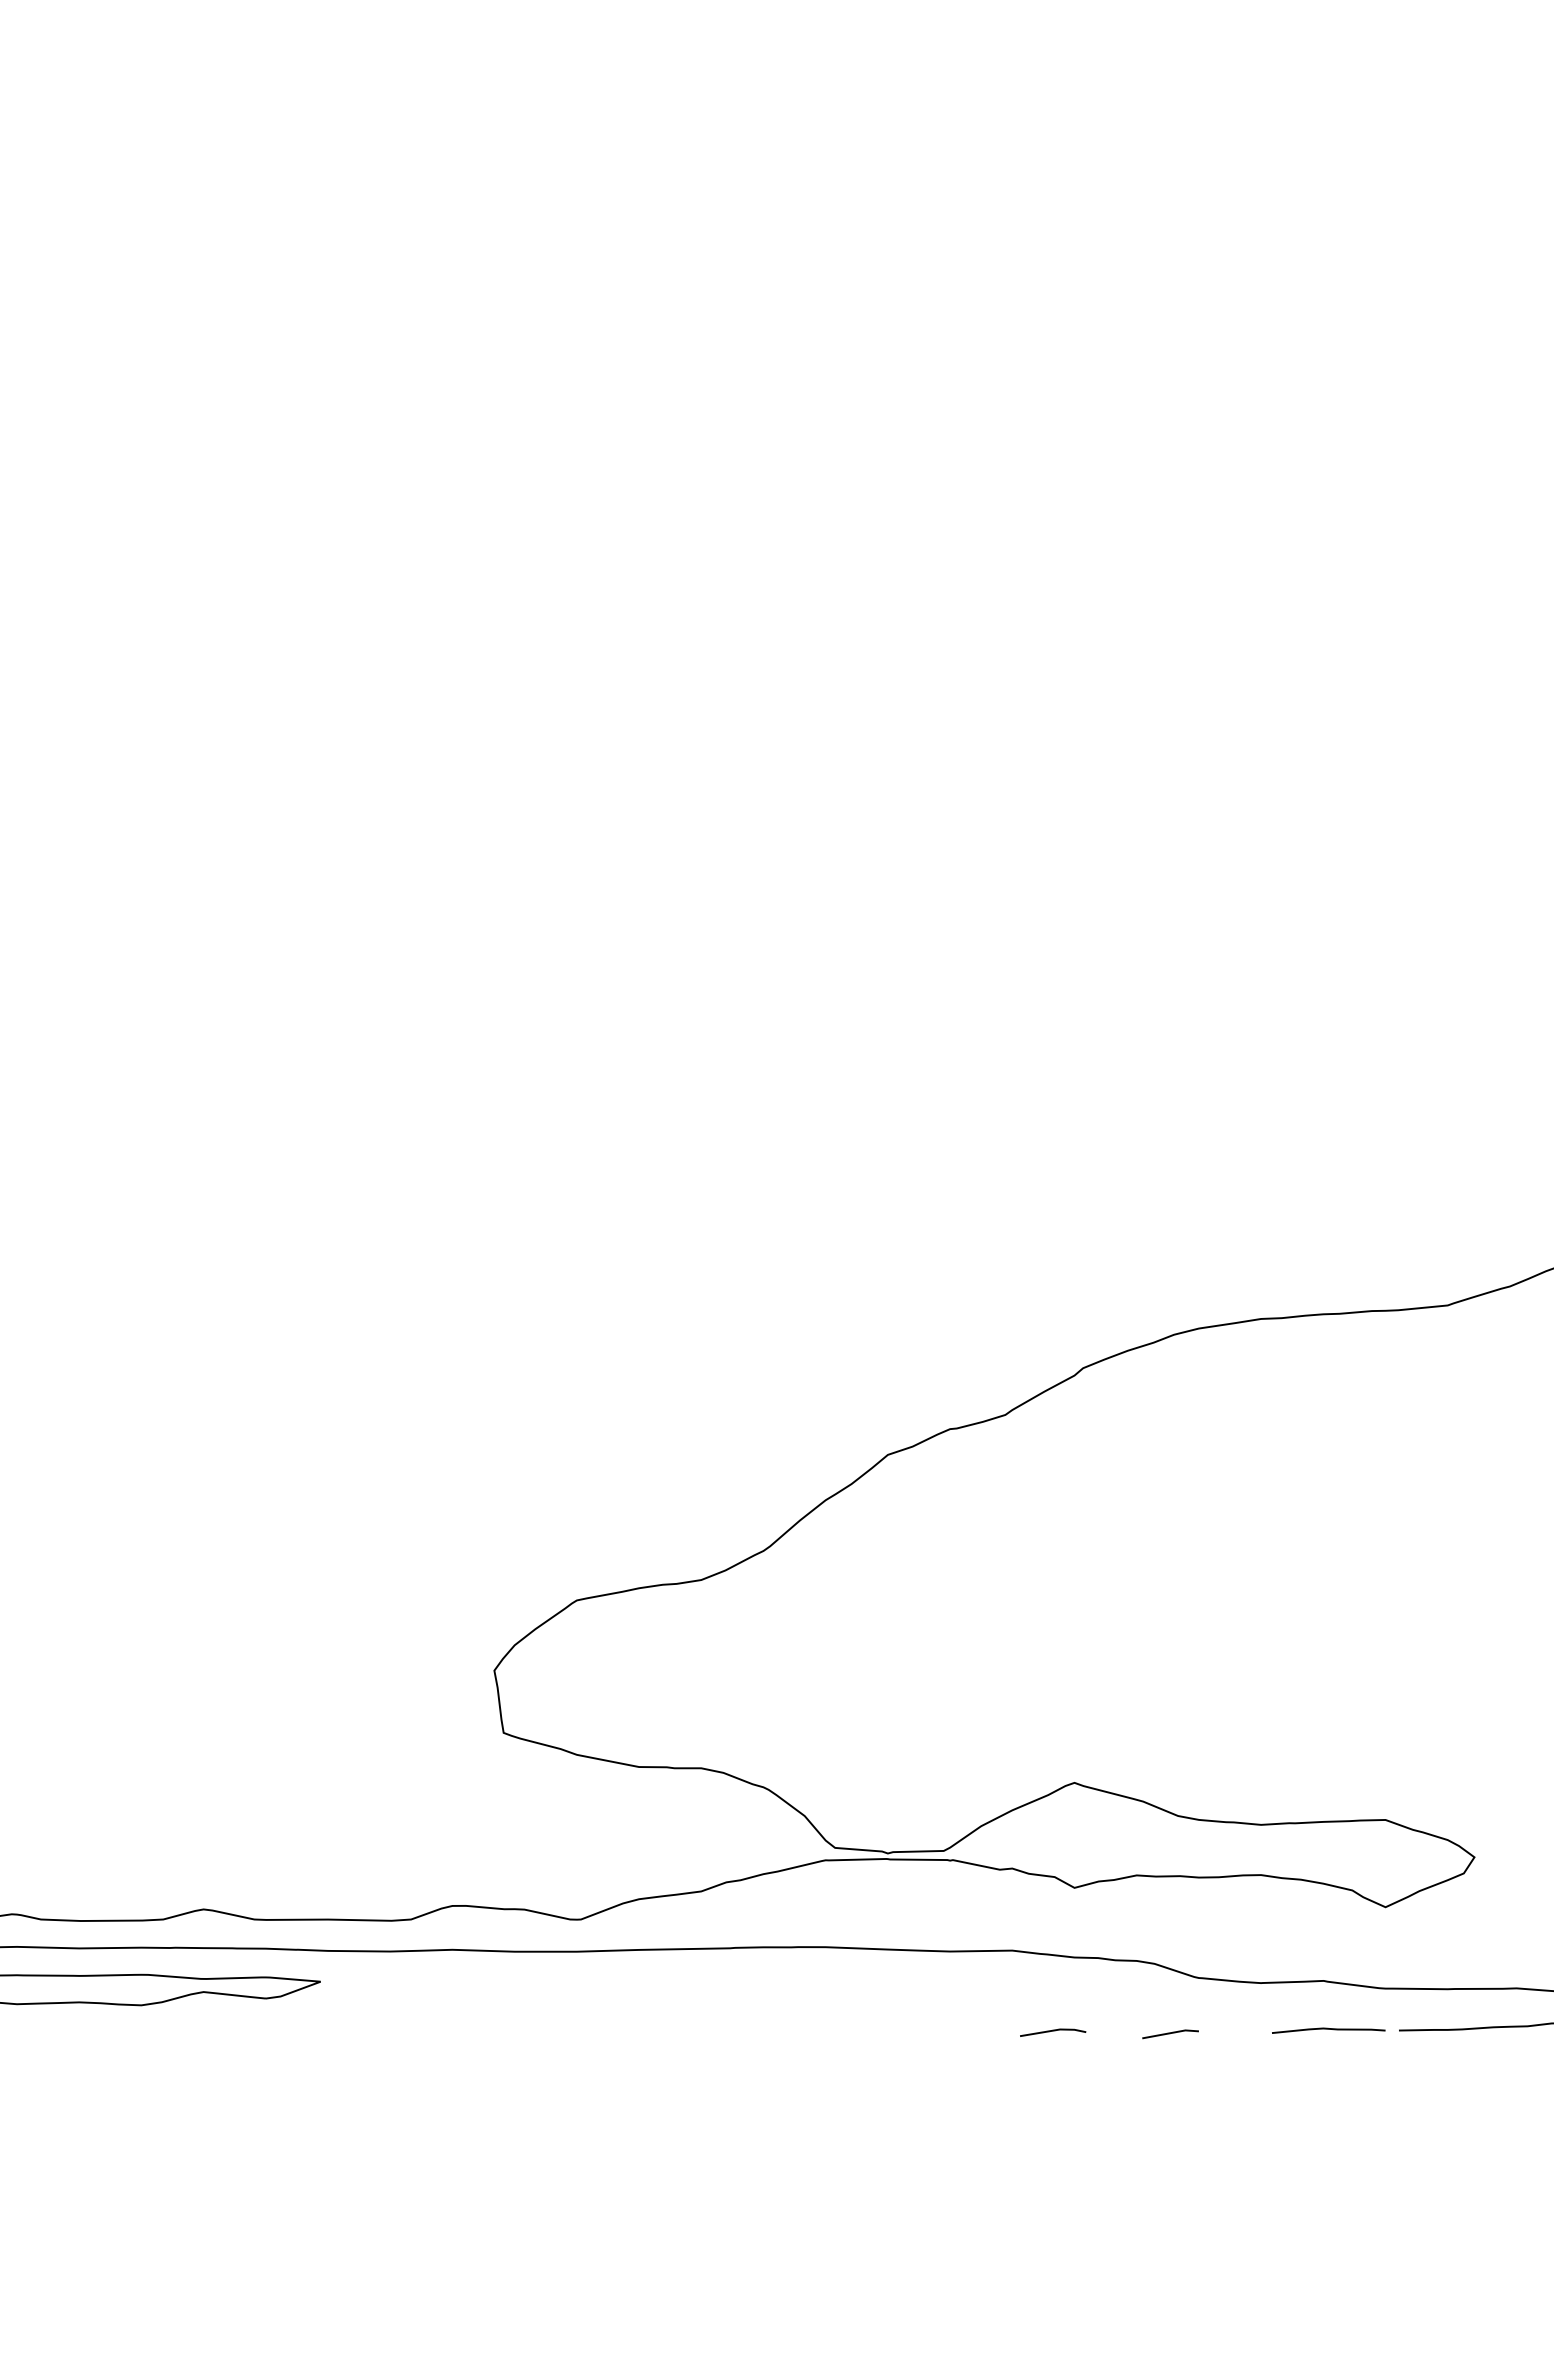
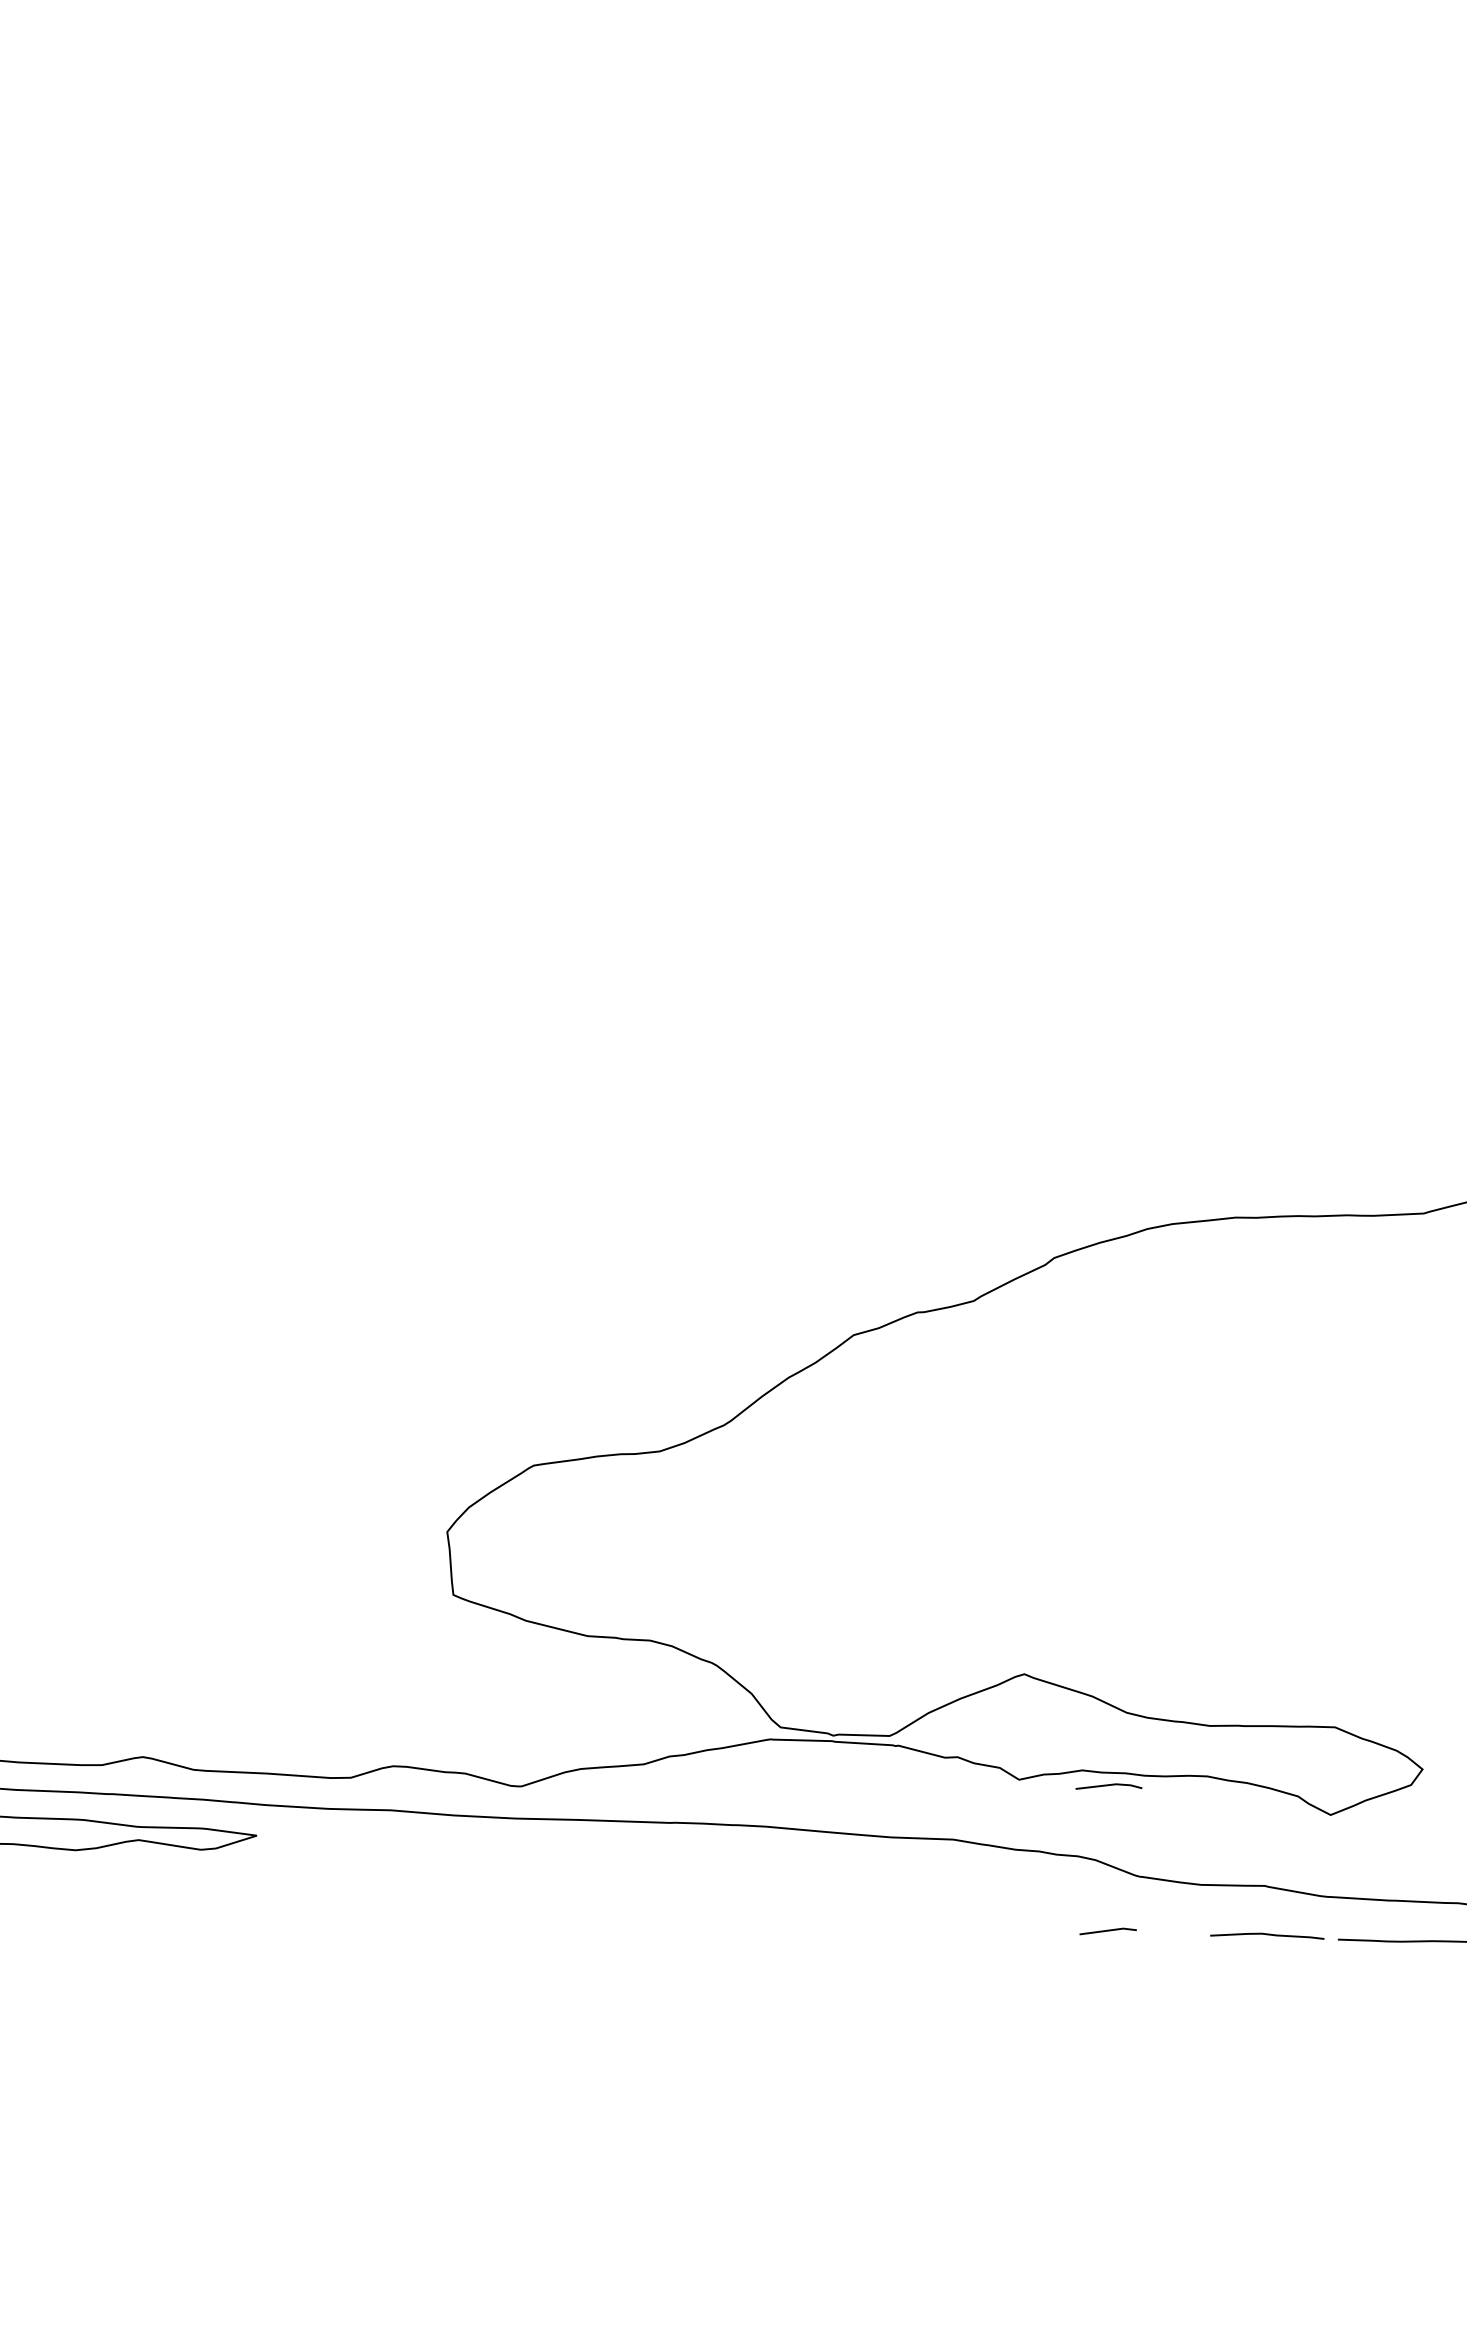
line: (1053, 2031) -> (1109, 1785), moved

